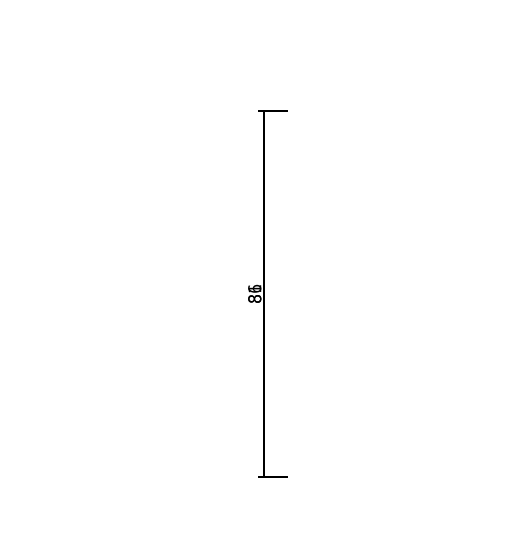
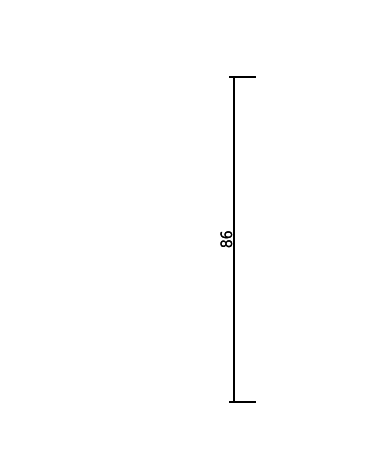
text: (254, 288) -> (226, 234), 81 -> 86

